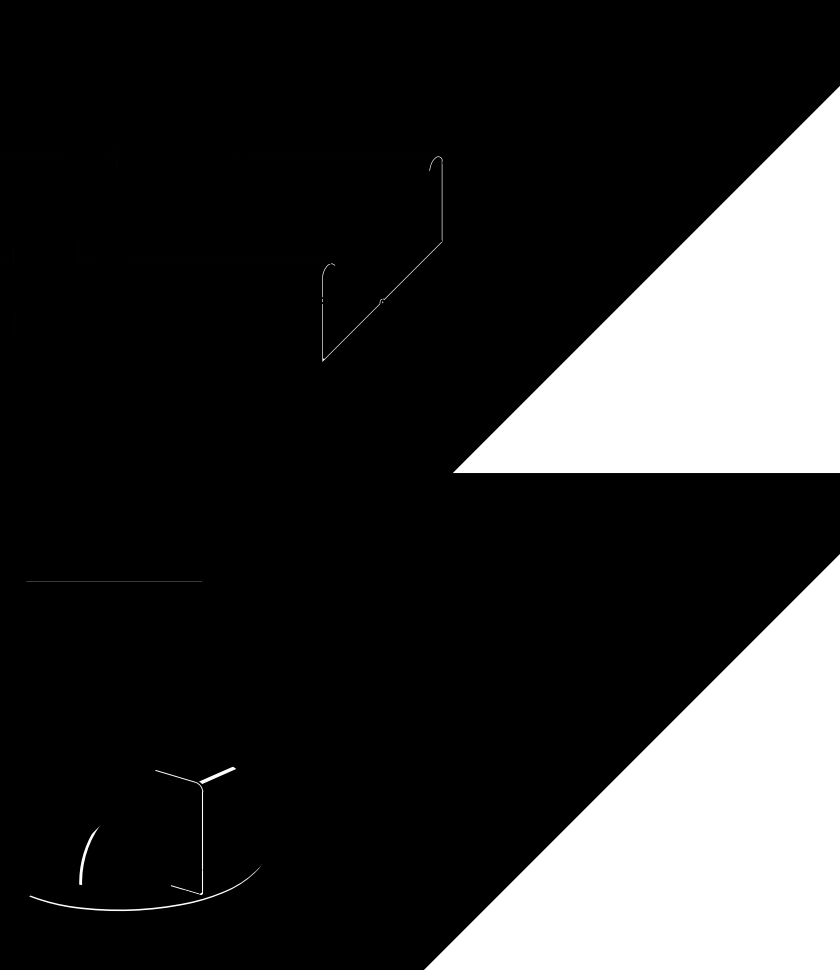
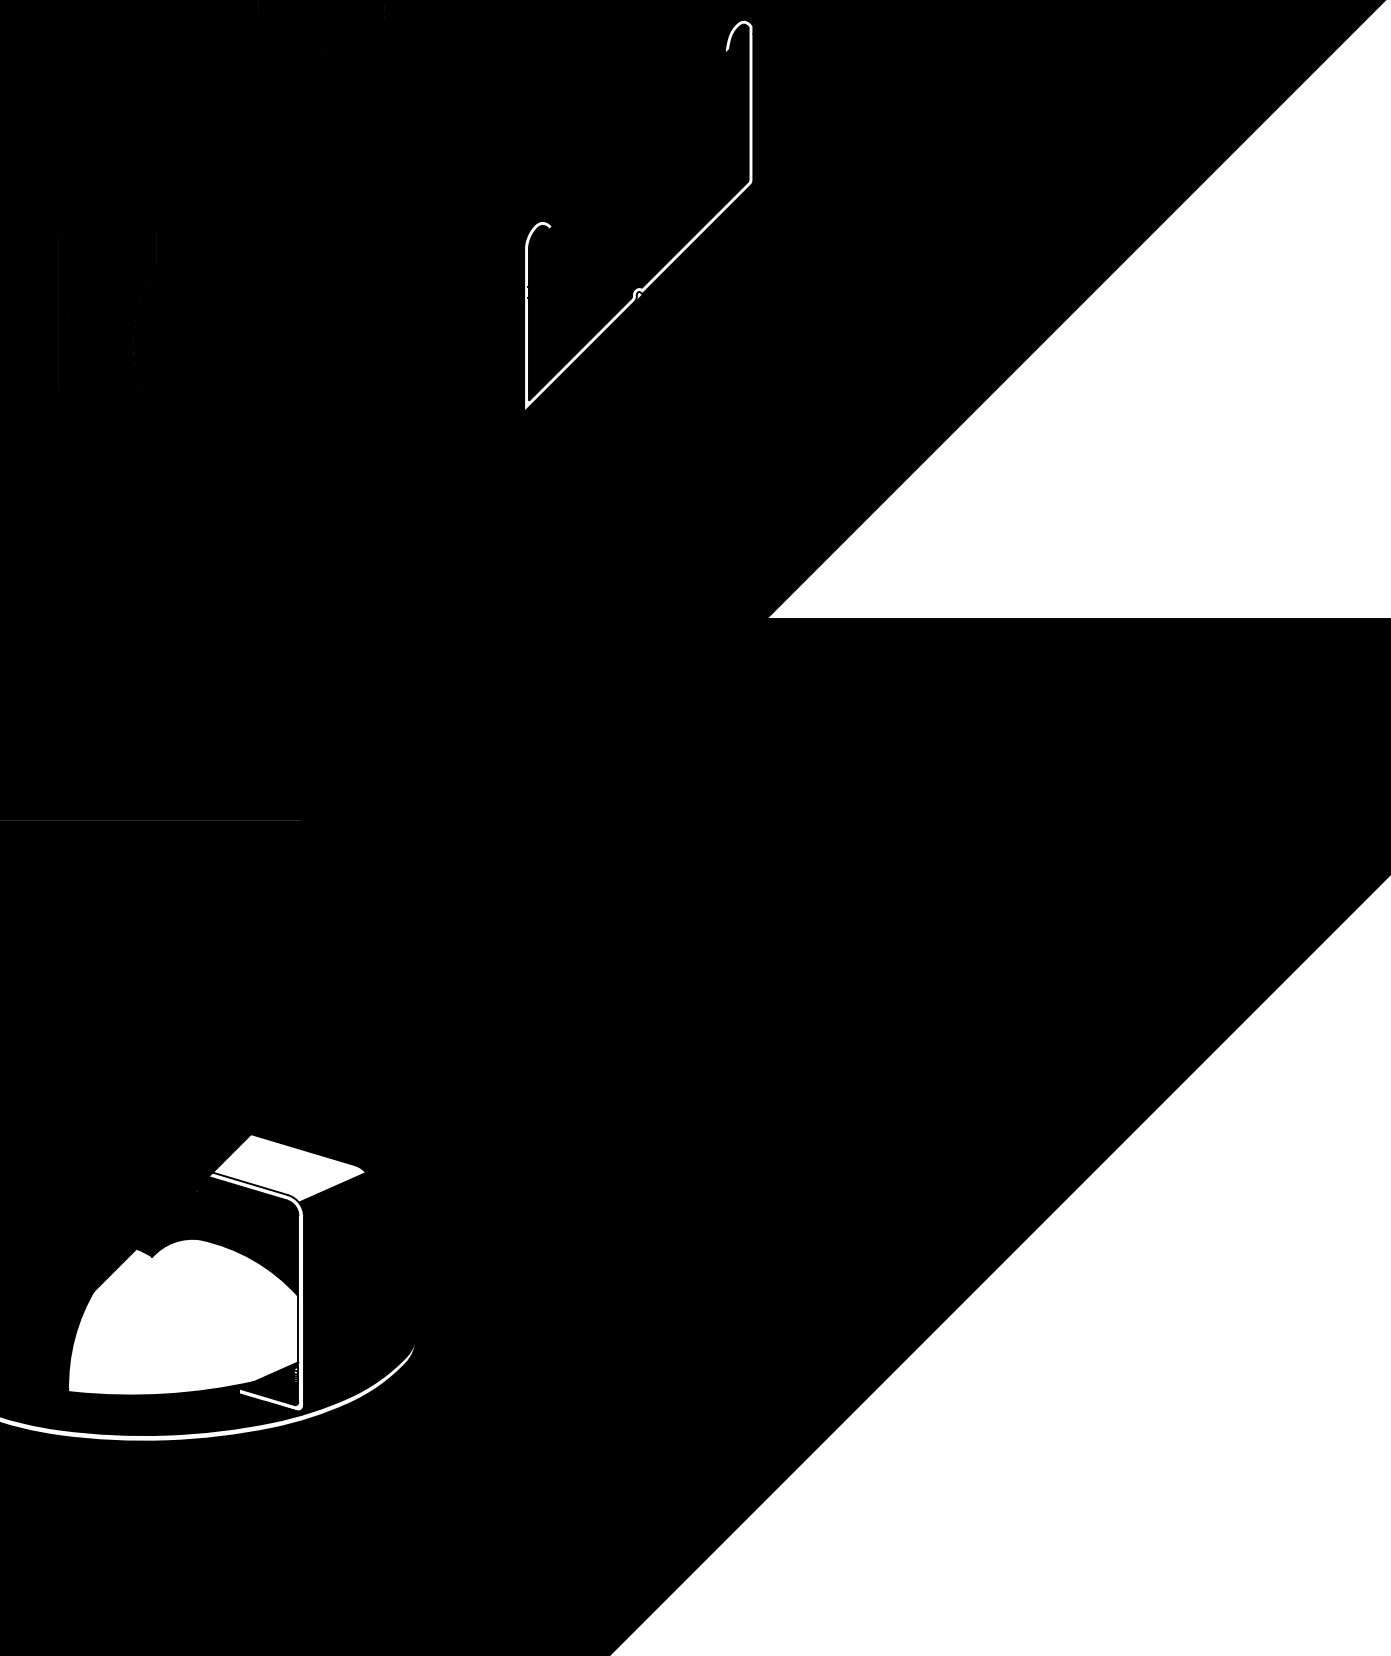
fill: (194, 764) -> (285, 1164), removed
fill: (141, 845) -> (186, 1316), removed

